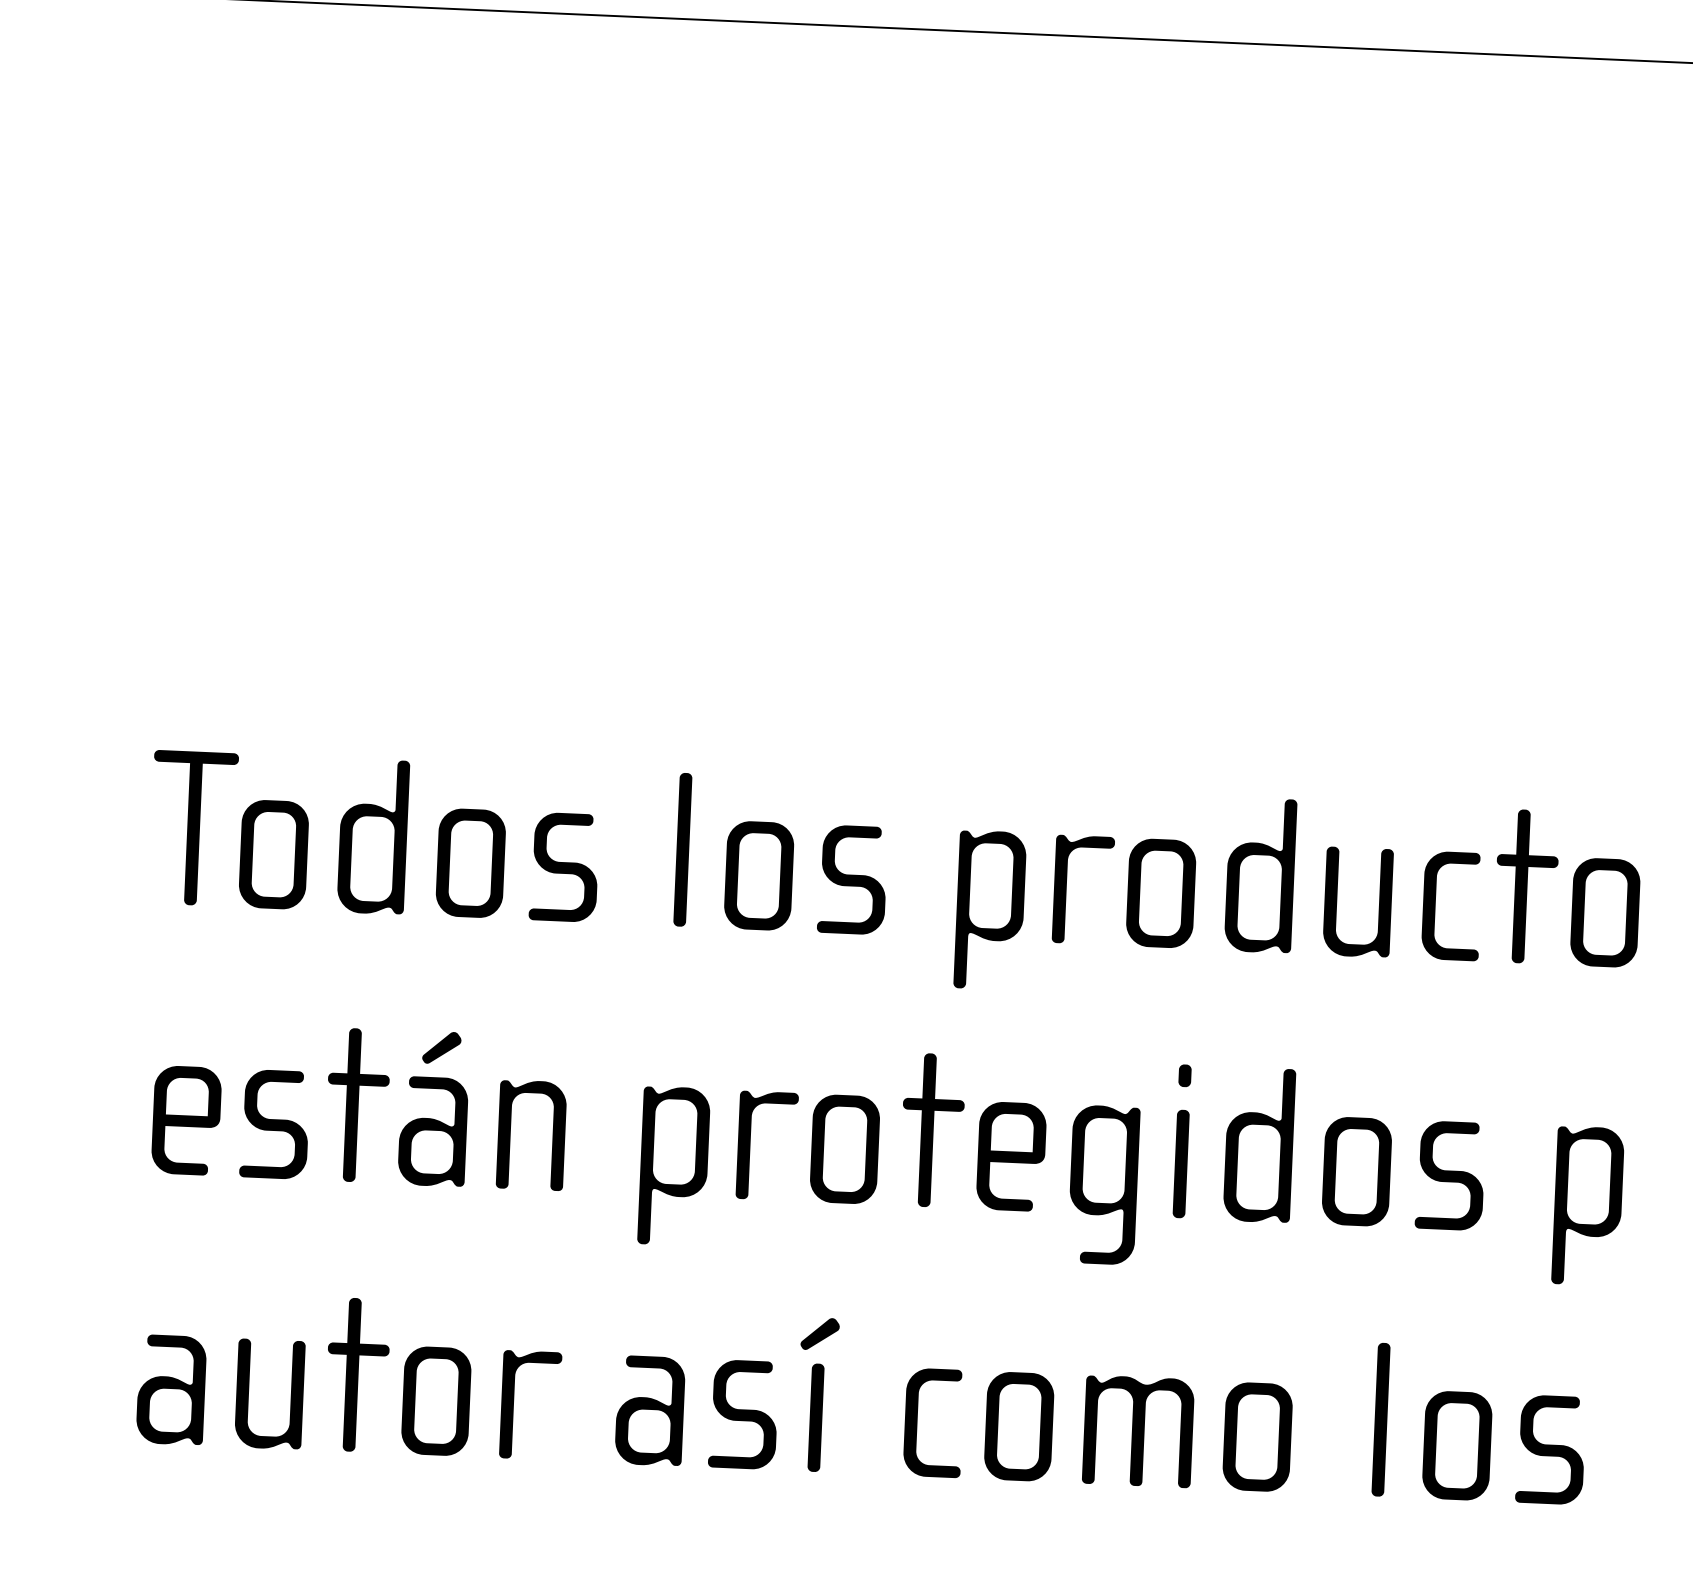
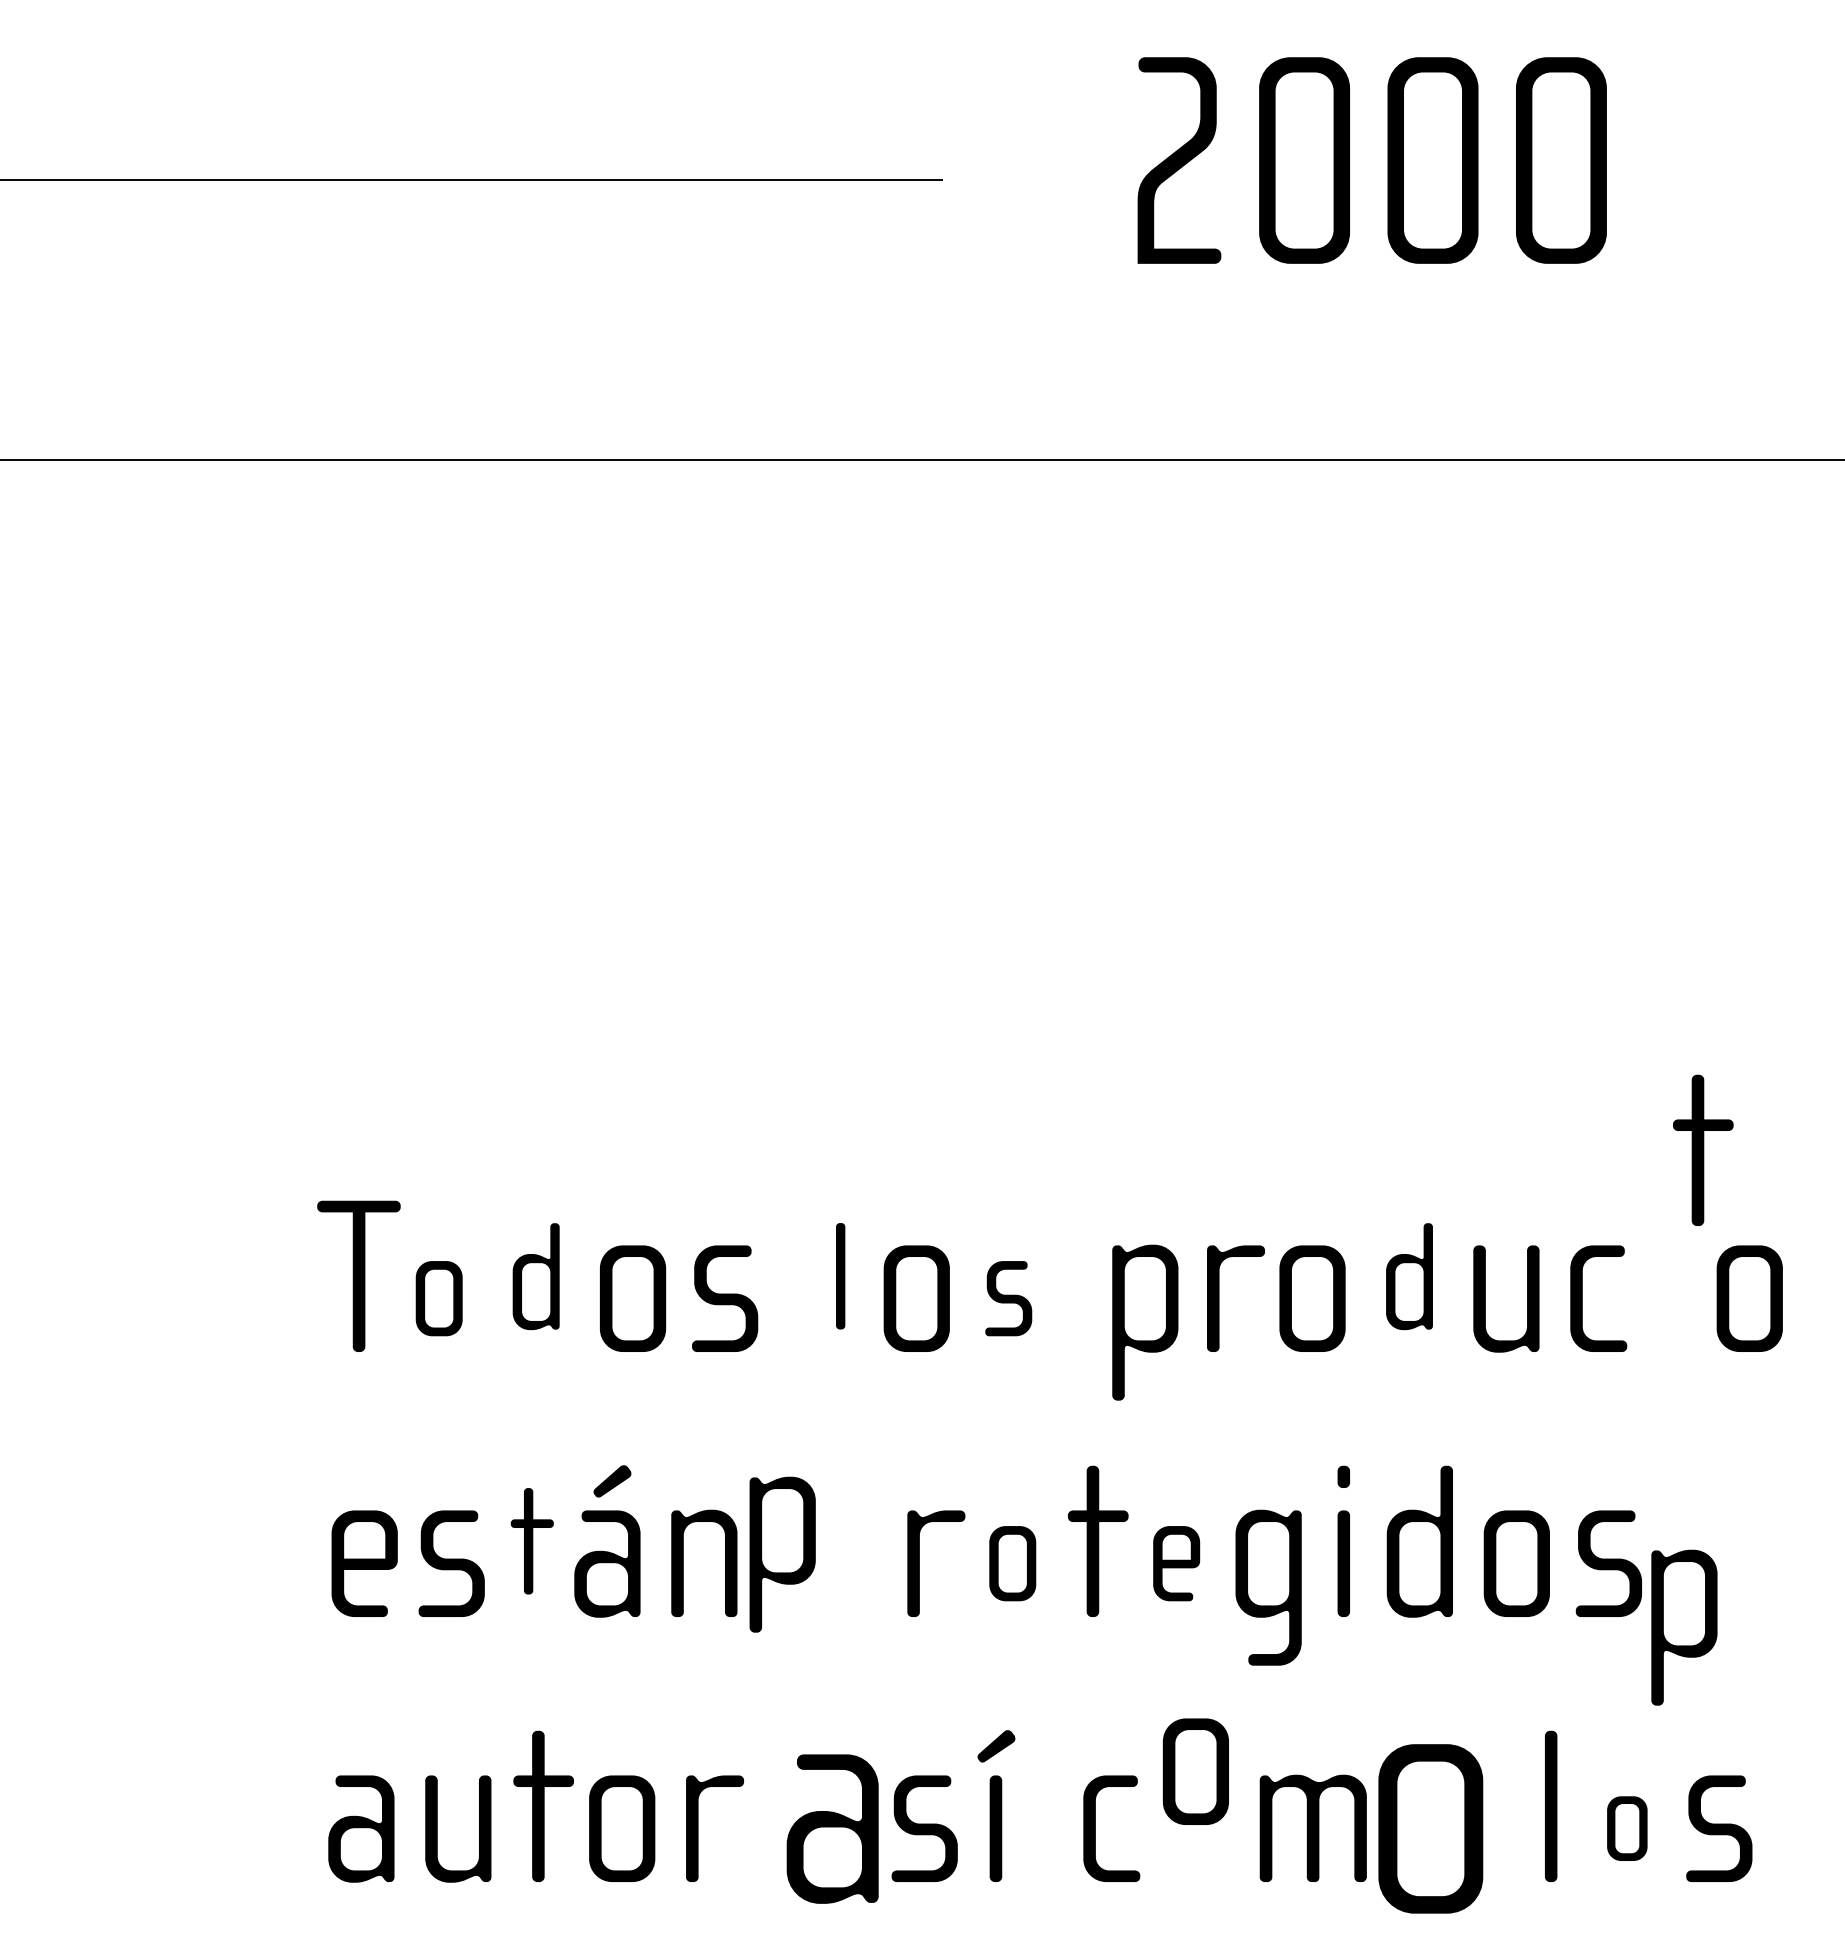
part: (373, 836) -> (536, 1276), size x0.7
part: (682, 848) -> (840, 1275), size x0.7
part: (274, 854) -> (439, 1298), size x0.7
part: (1260, 875) -> (1409, 1276), size x0.7
part: (852, 879) -> (1008, 1298), size x0.7
part: (1526, 885) -> (1703, 1149), moved
part: (358, 1104) -> (532, 1540), size x0.7
part: (844, 1149) -> (1012, 1563), size x0.7
part: (1011, 1156) -> (1176, 1563), size x0.7
part: (673, 1166) -> (782, 1554), moved
part: (1588, 1205) -> (1684, 1627), moved
part: (650, 1410) -> (832, 1828), size x1.4
part: (1018, 1426) -> (1195, 1771), moved
part: (1257, 1436) -> (1430, 1828), size x1.6
part: (1457, 1445) -> (1627, 1828), size x0.6

